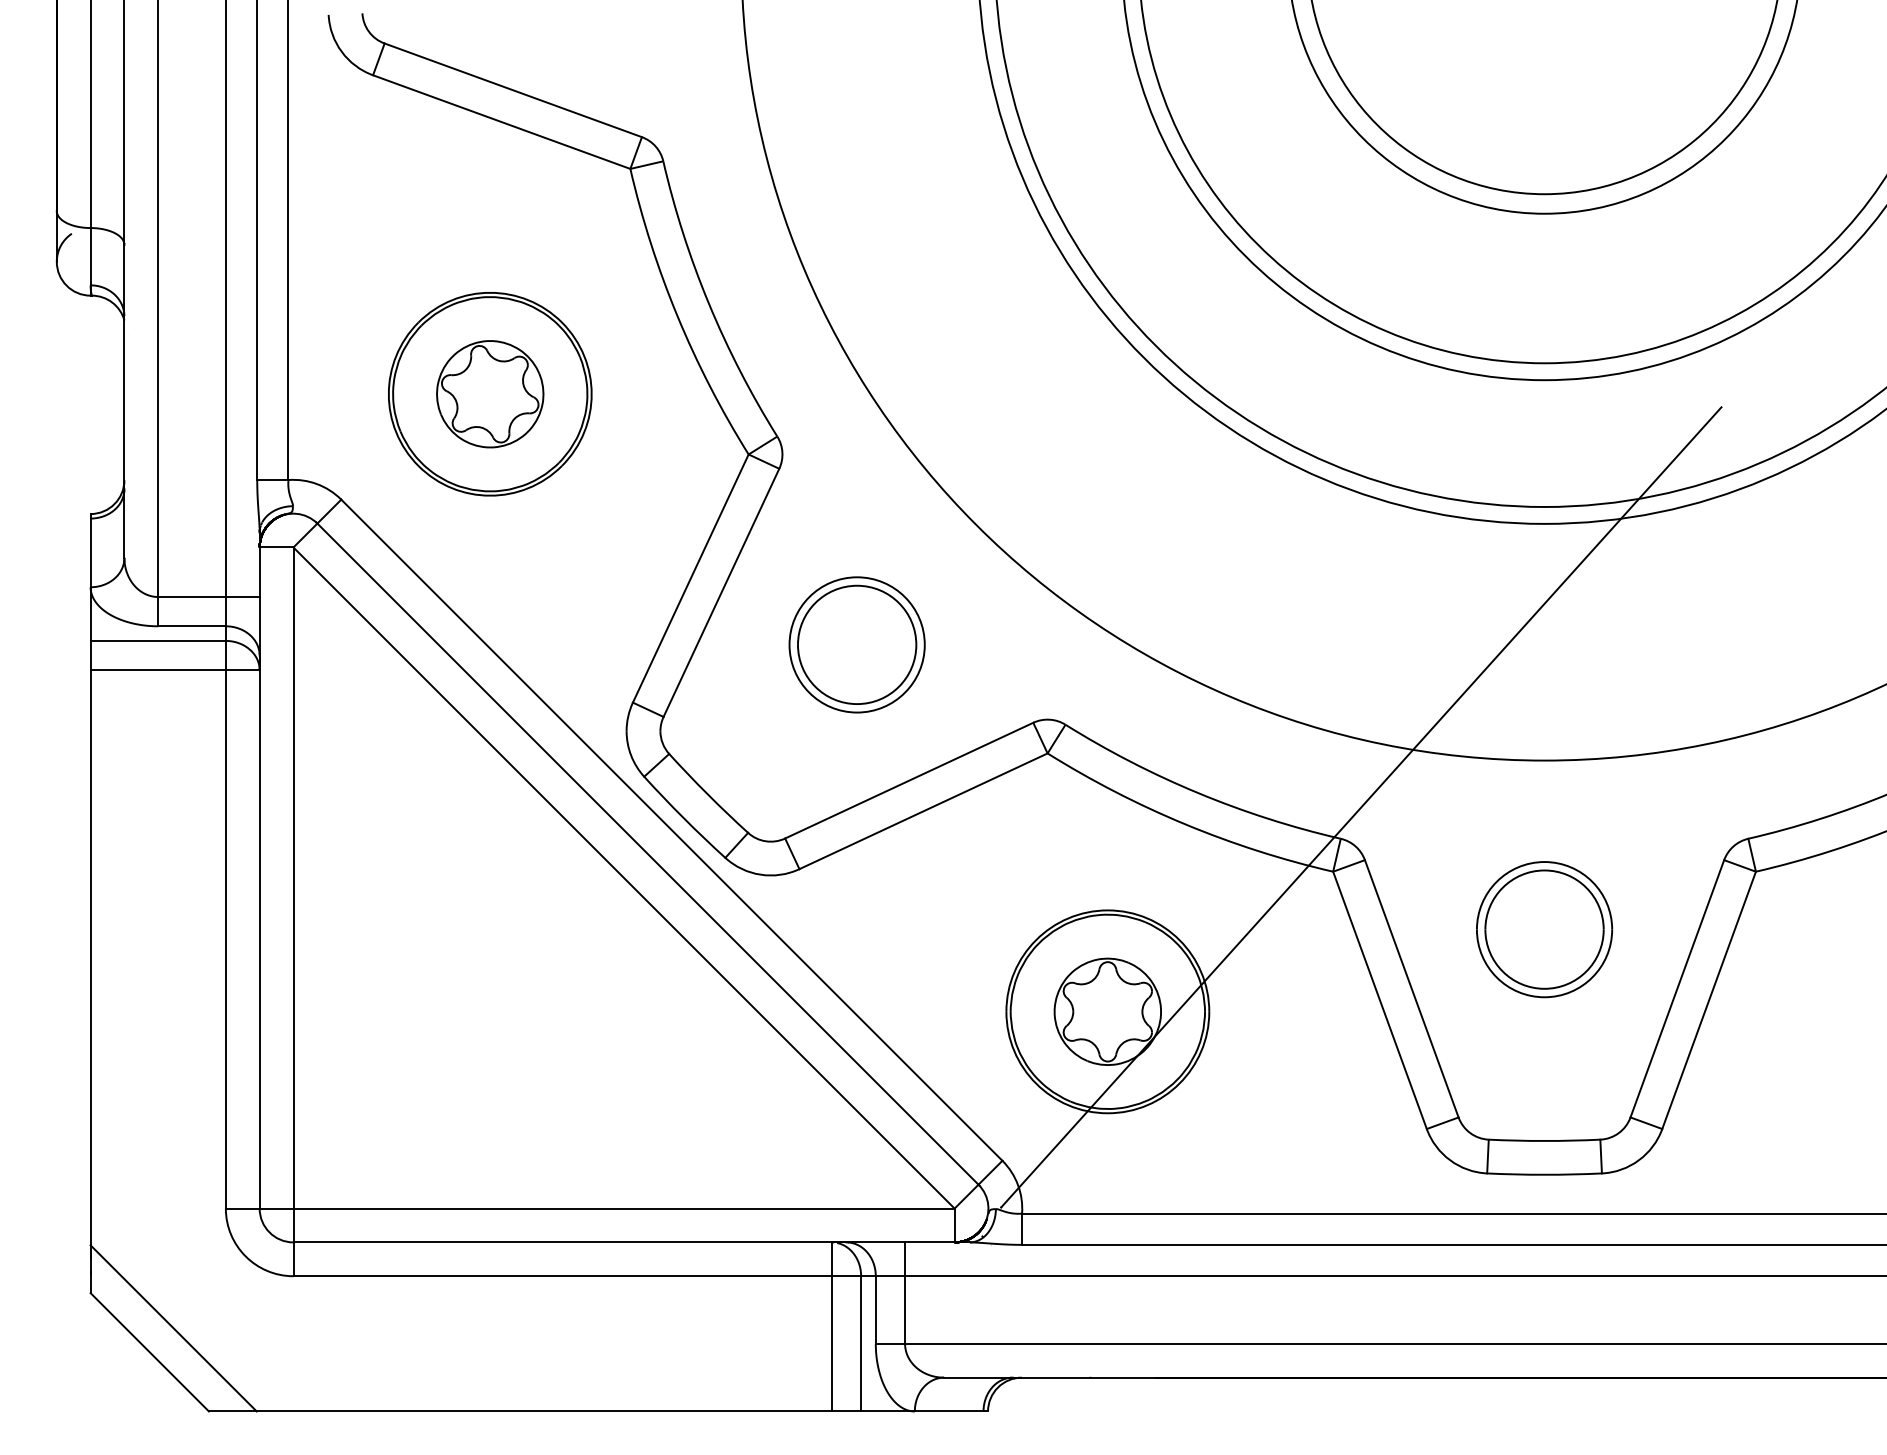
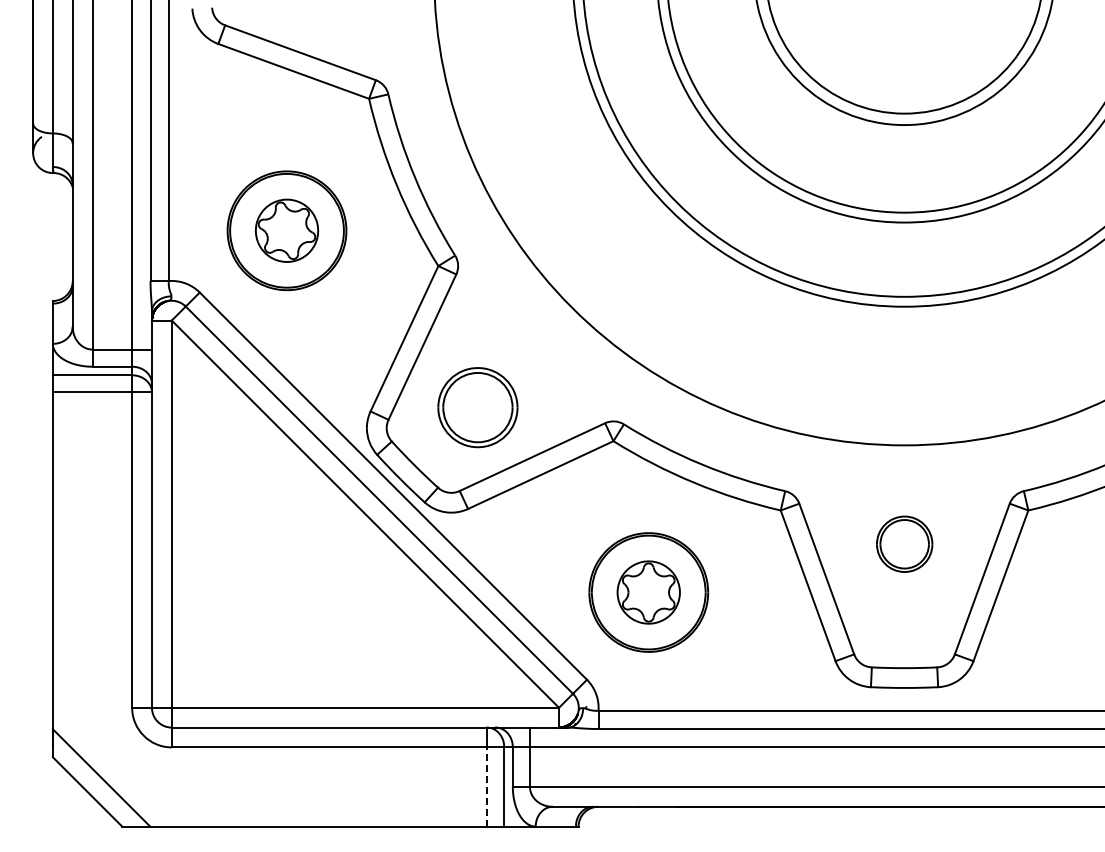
part: (856, 644) -> (477, 407), moved
line: (1361, 806) -> (797, 472), removed
part: (1544, 928) -> (904, 543), size x0.7
line: (832, 1344) -> (487, 787), solid -> dashed

